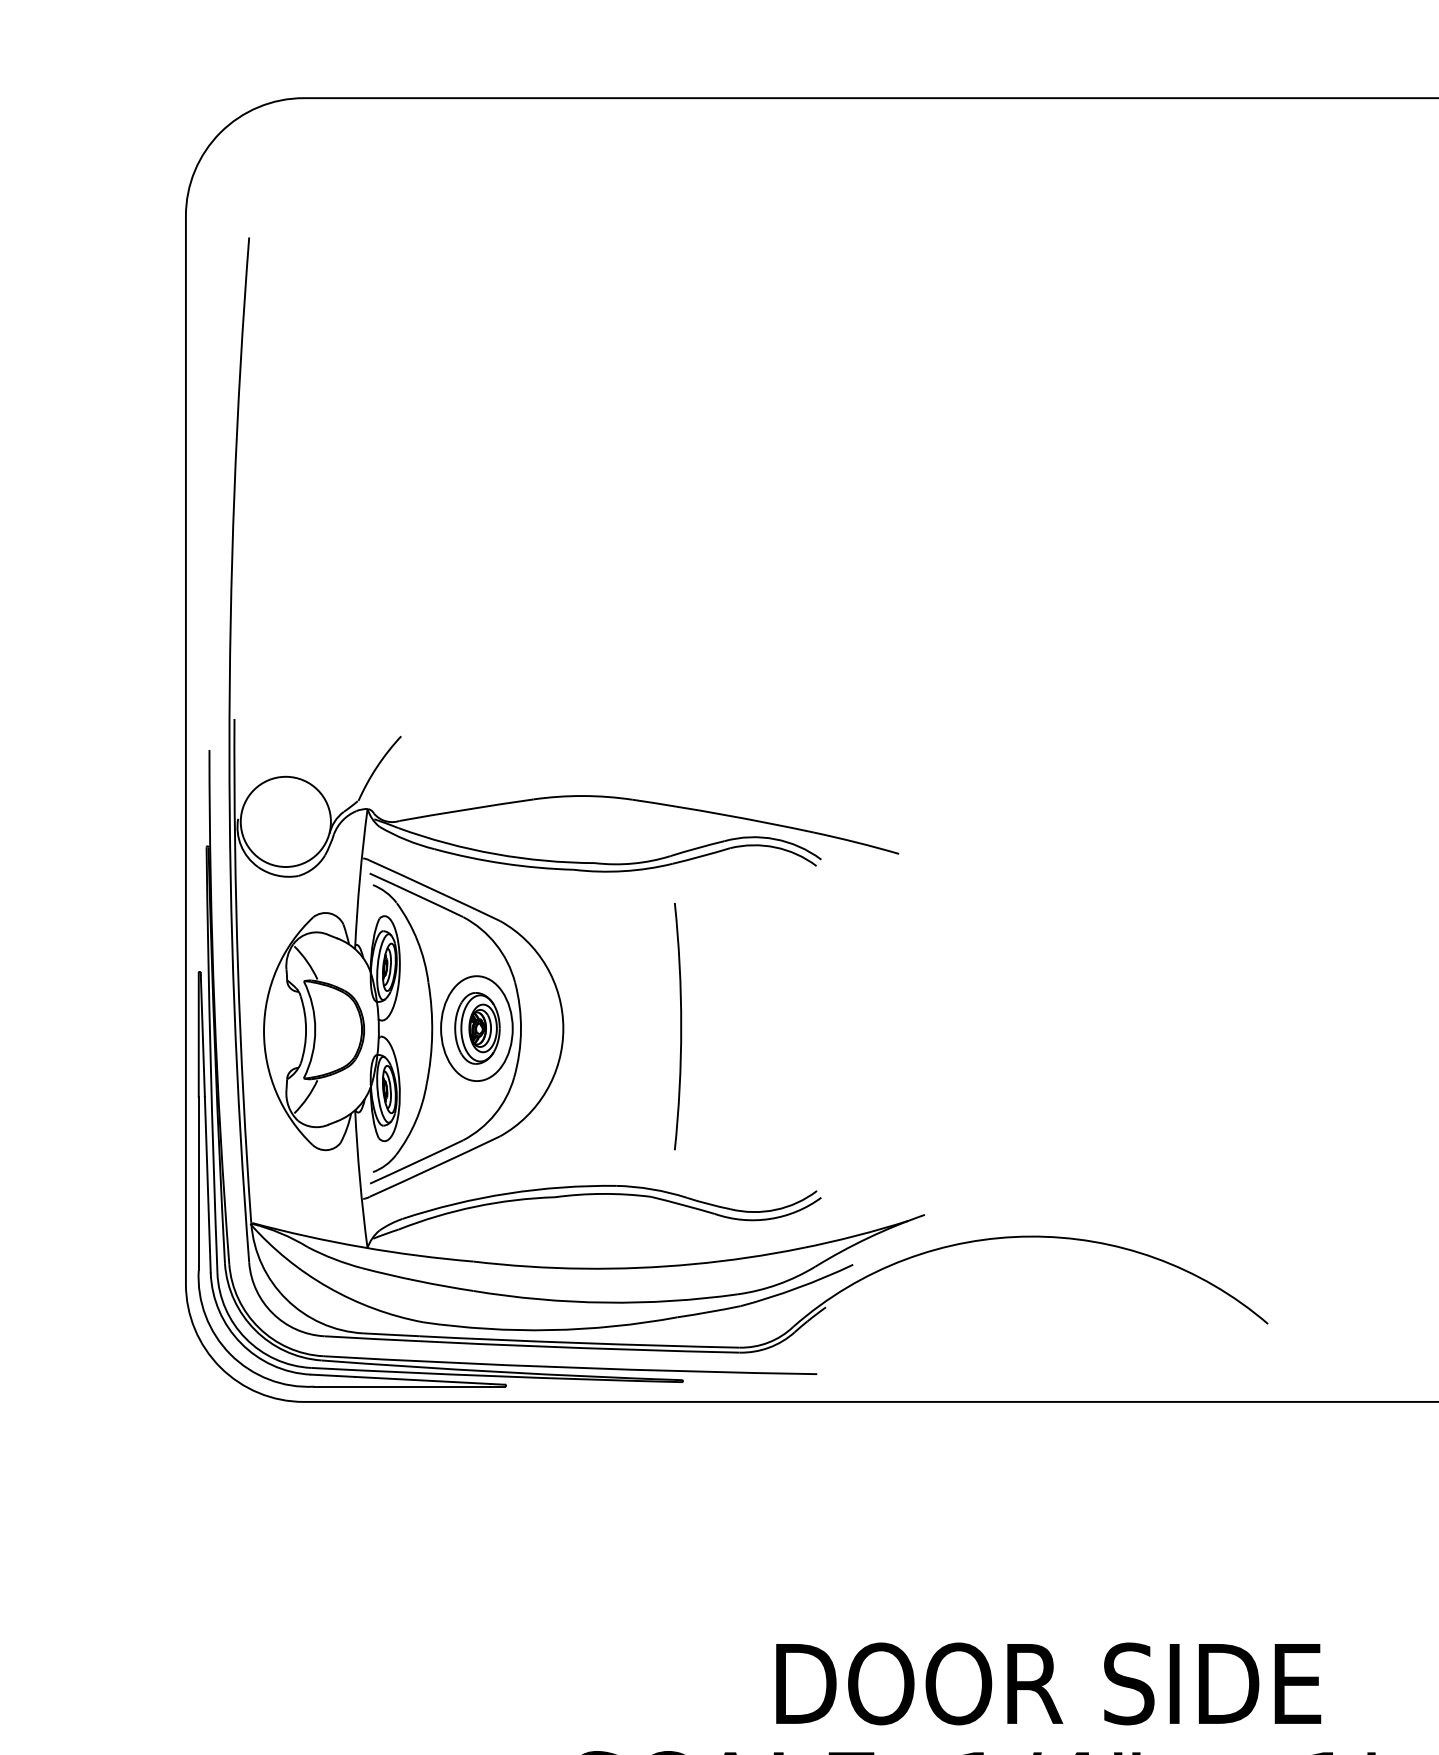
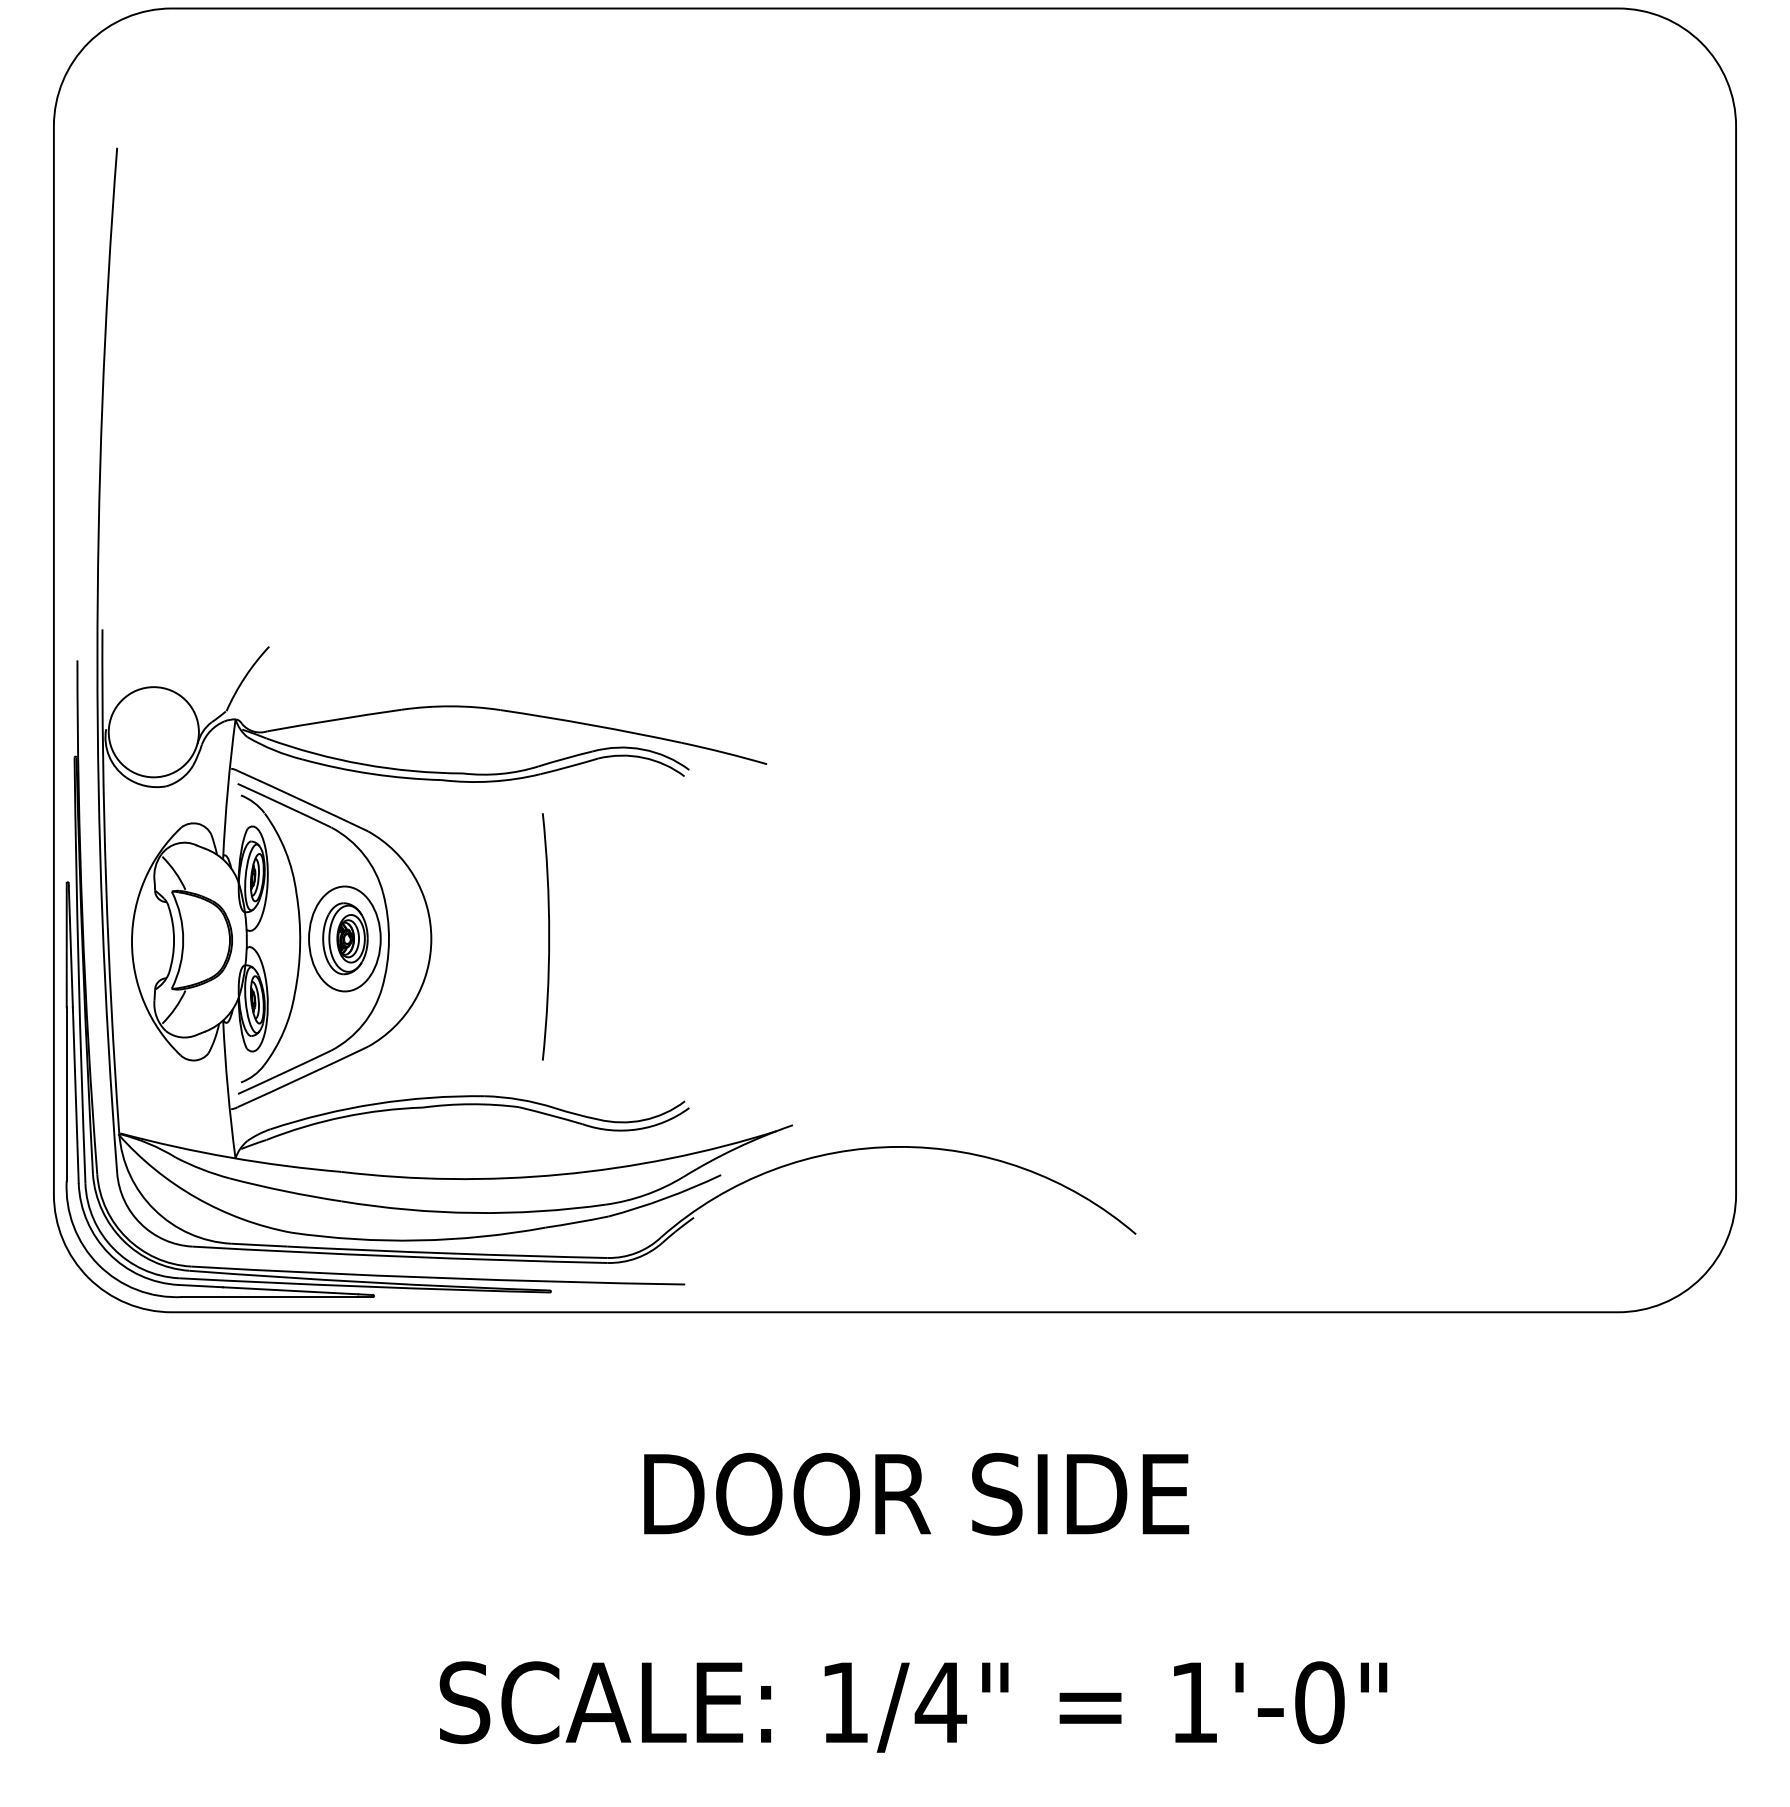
text: (1048, 1683) -> (916, 1493), moved

